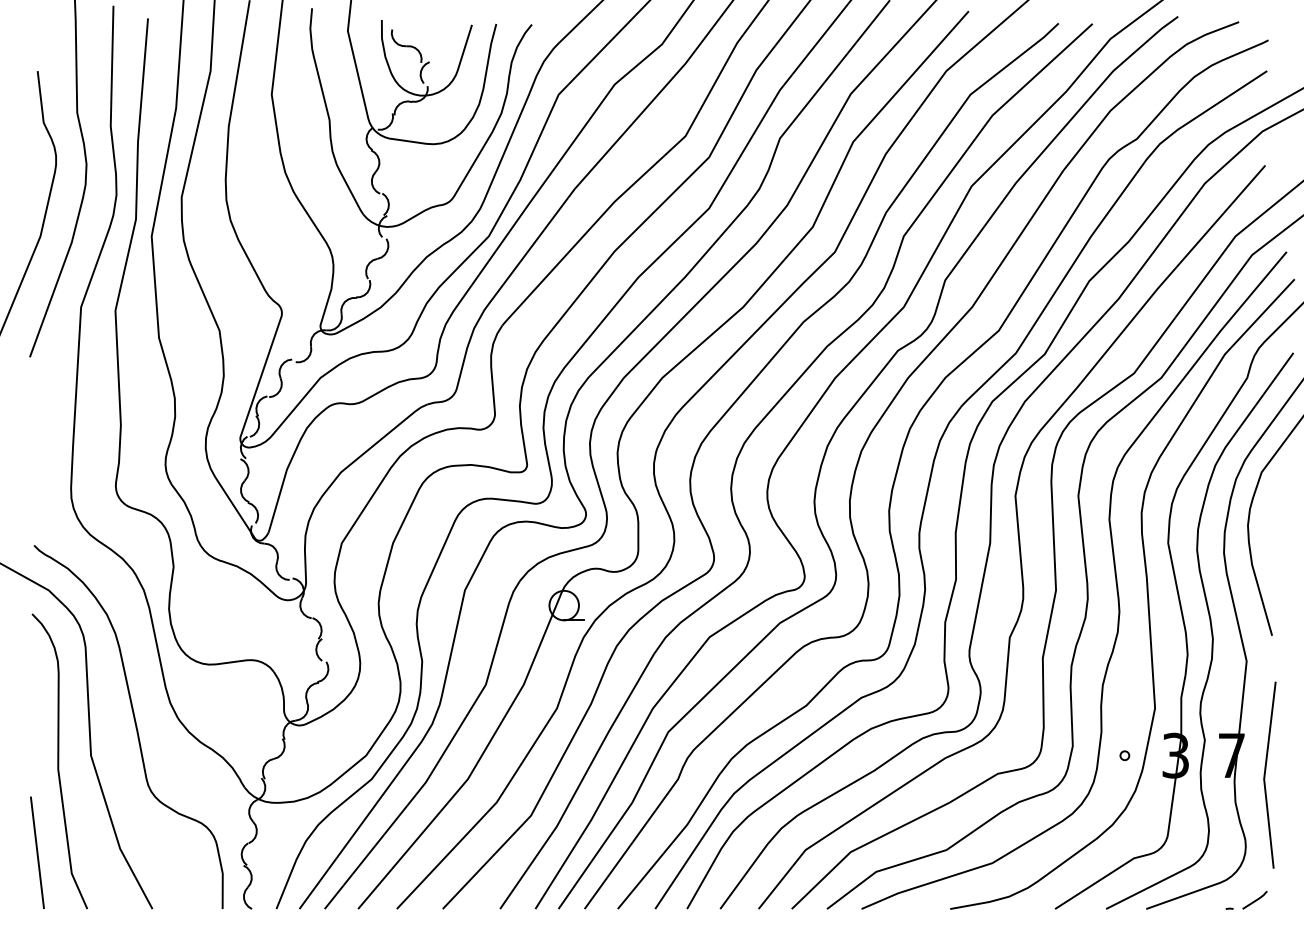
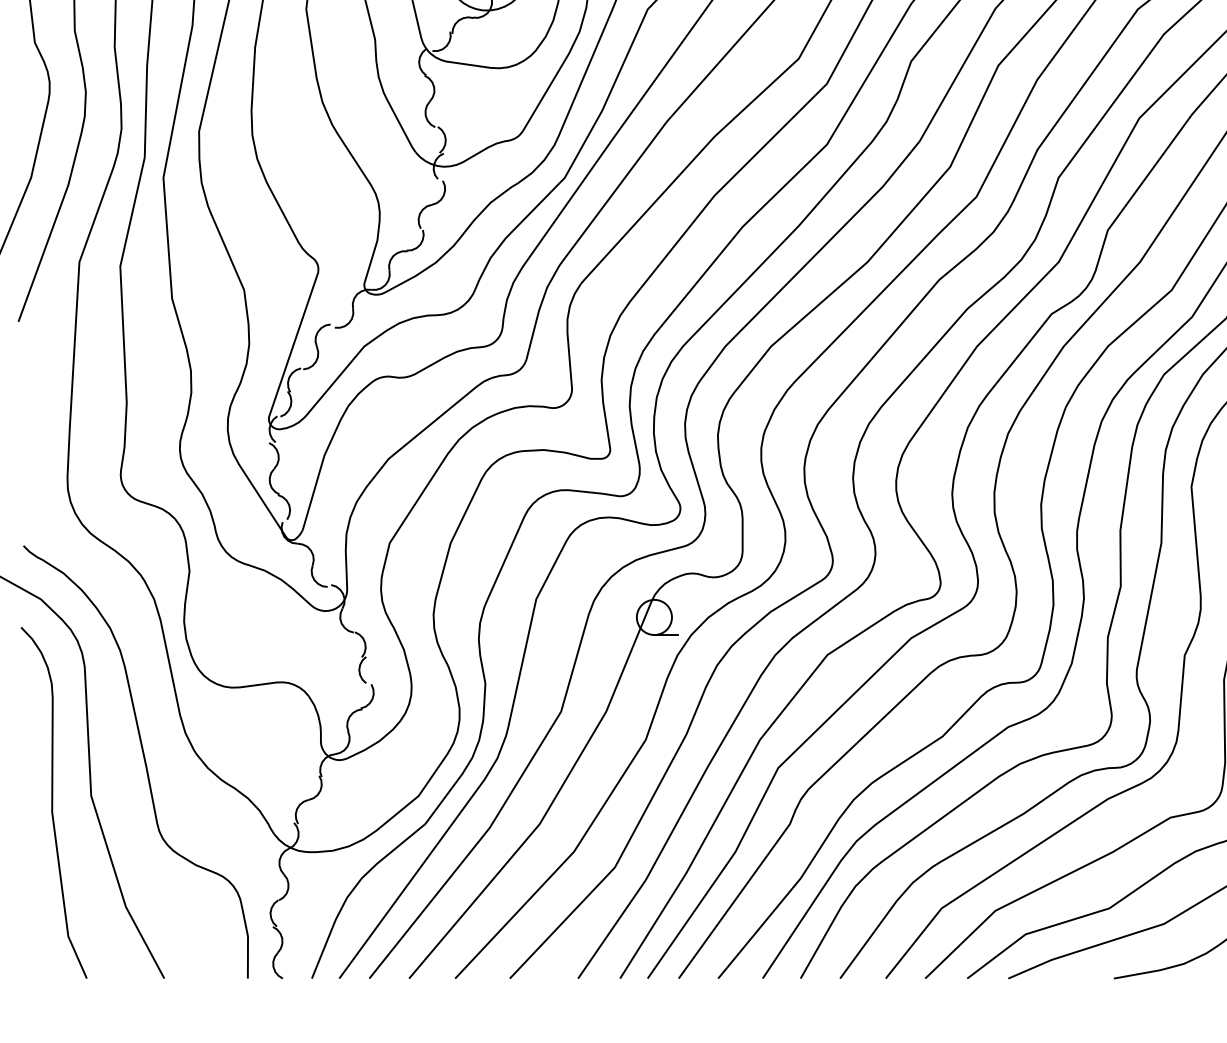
line: (37, 852) -> (27, 911), removed

